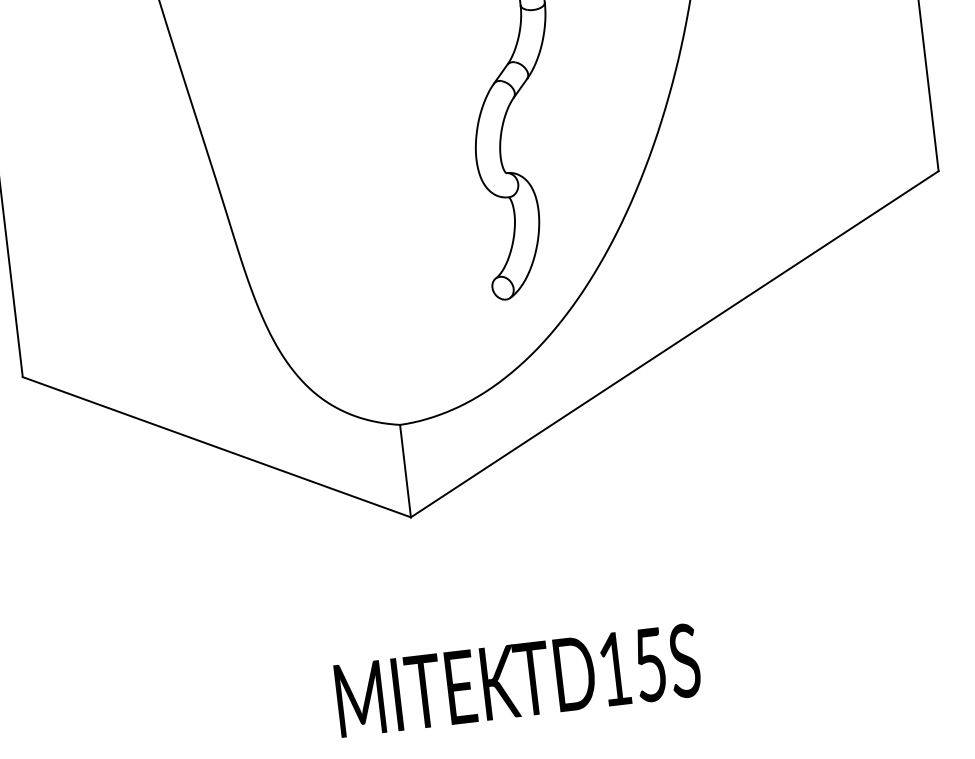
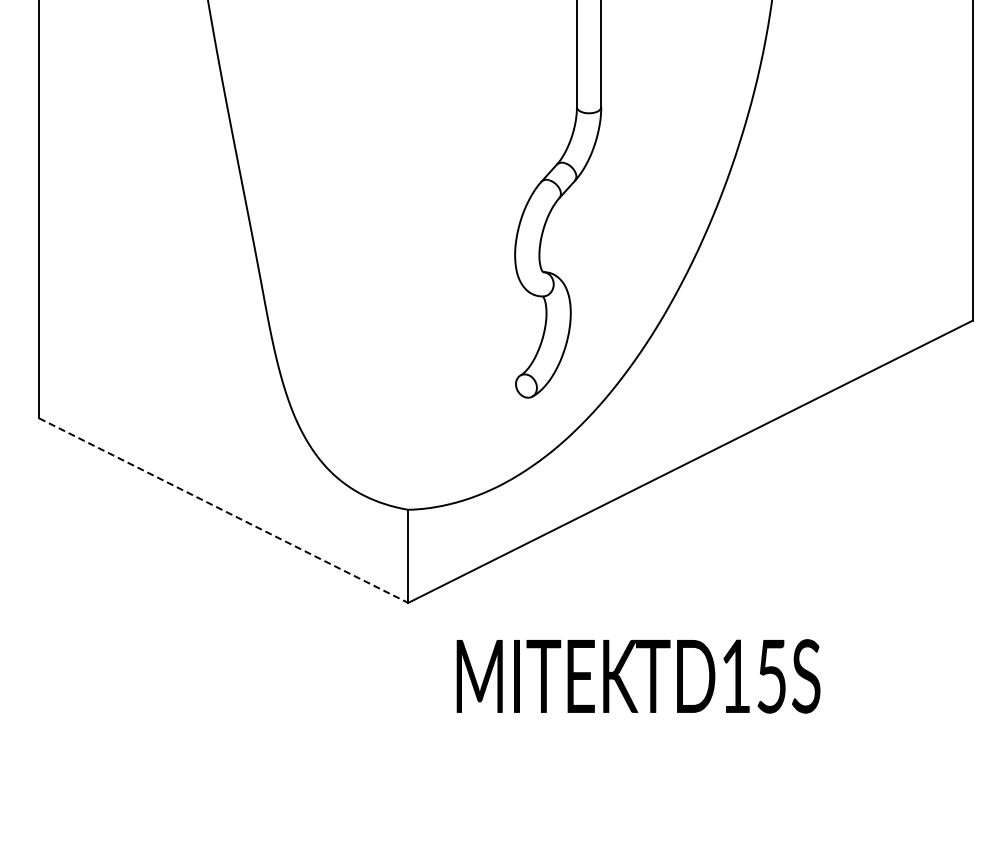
line: (217, 447) -> (224, 510), solid -> dashed
text: (517, 680) -> (638, 676), moved

